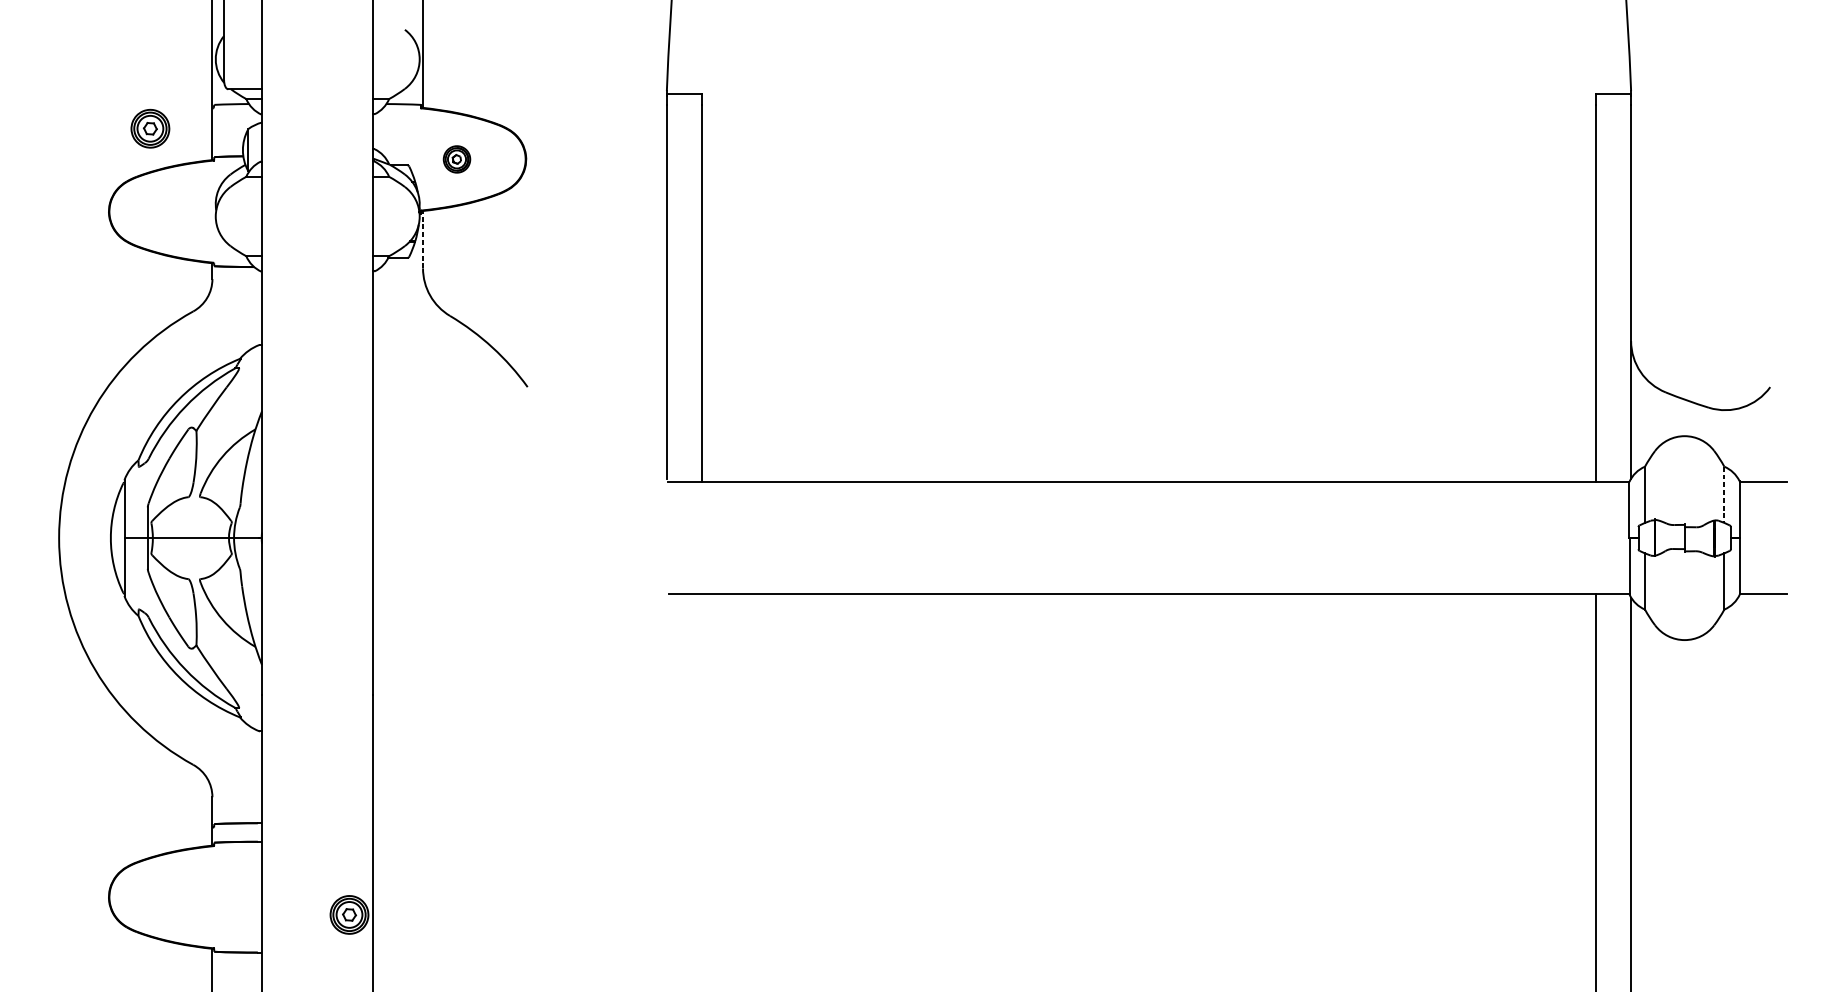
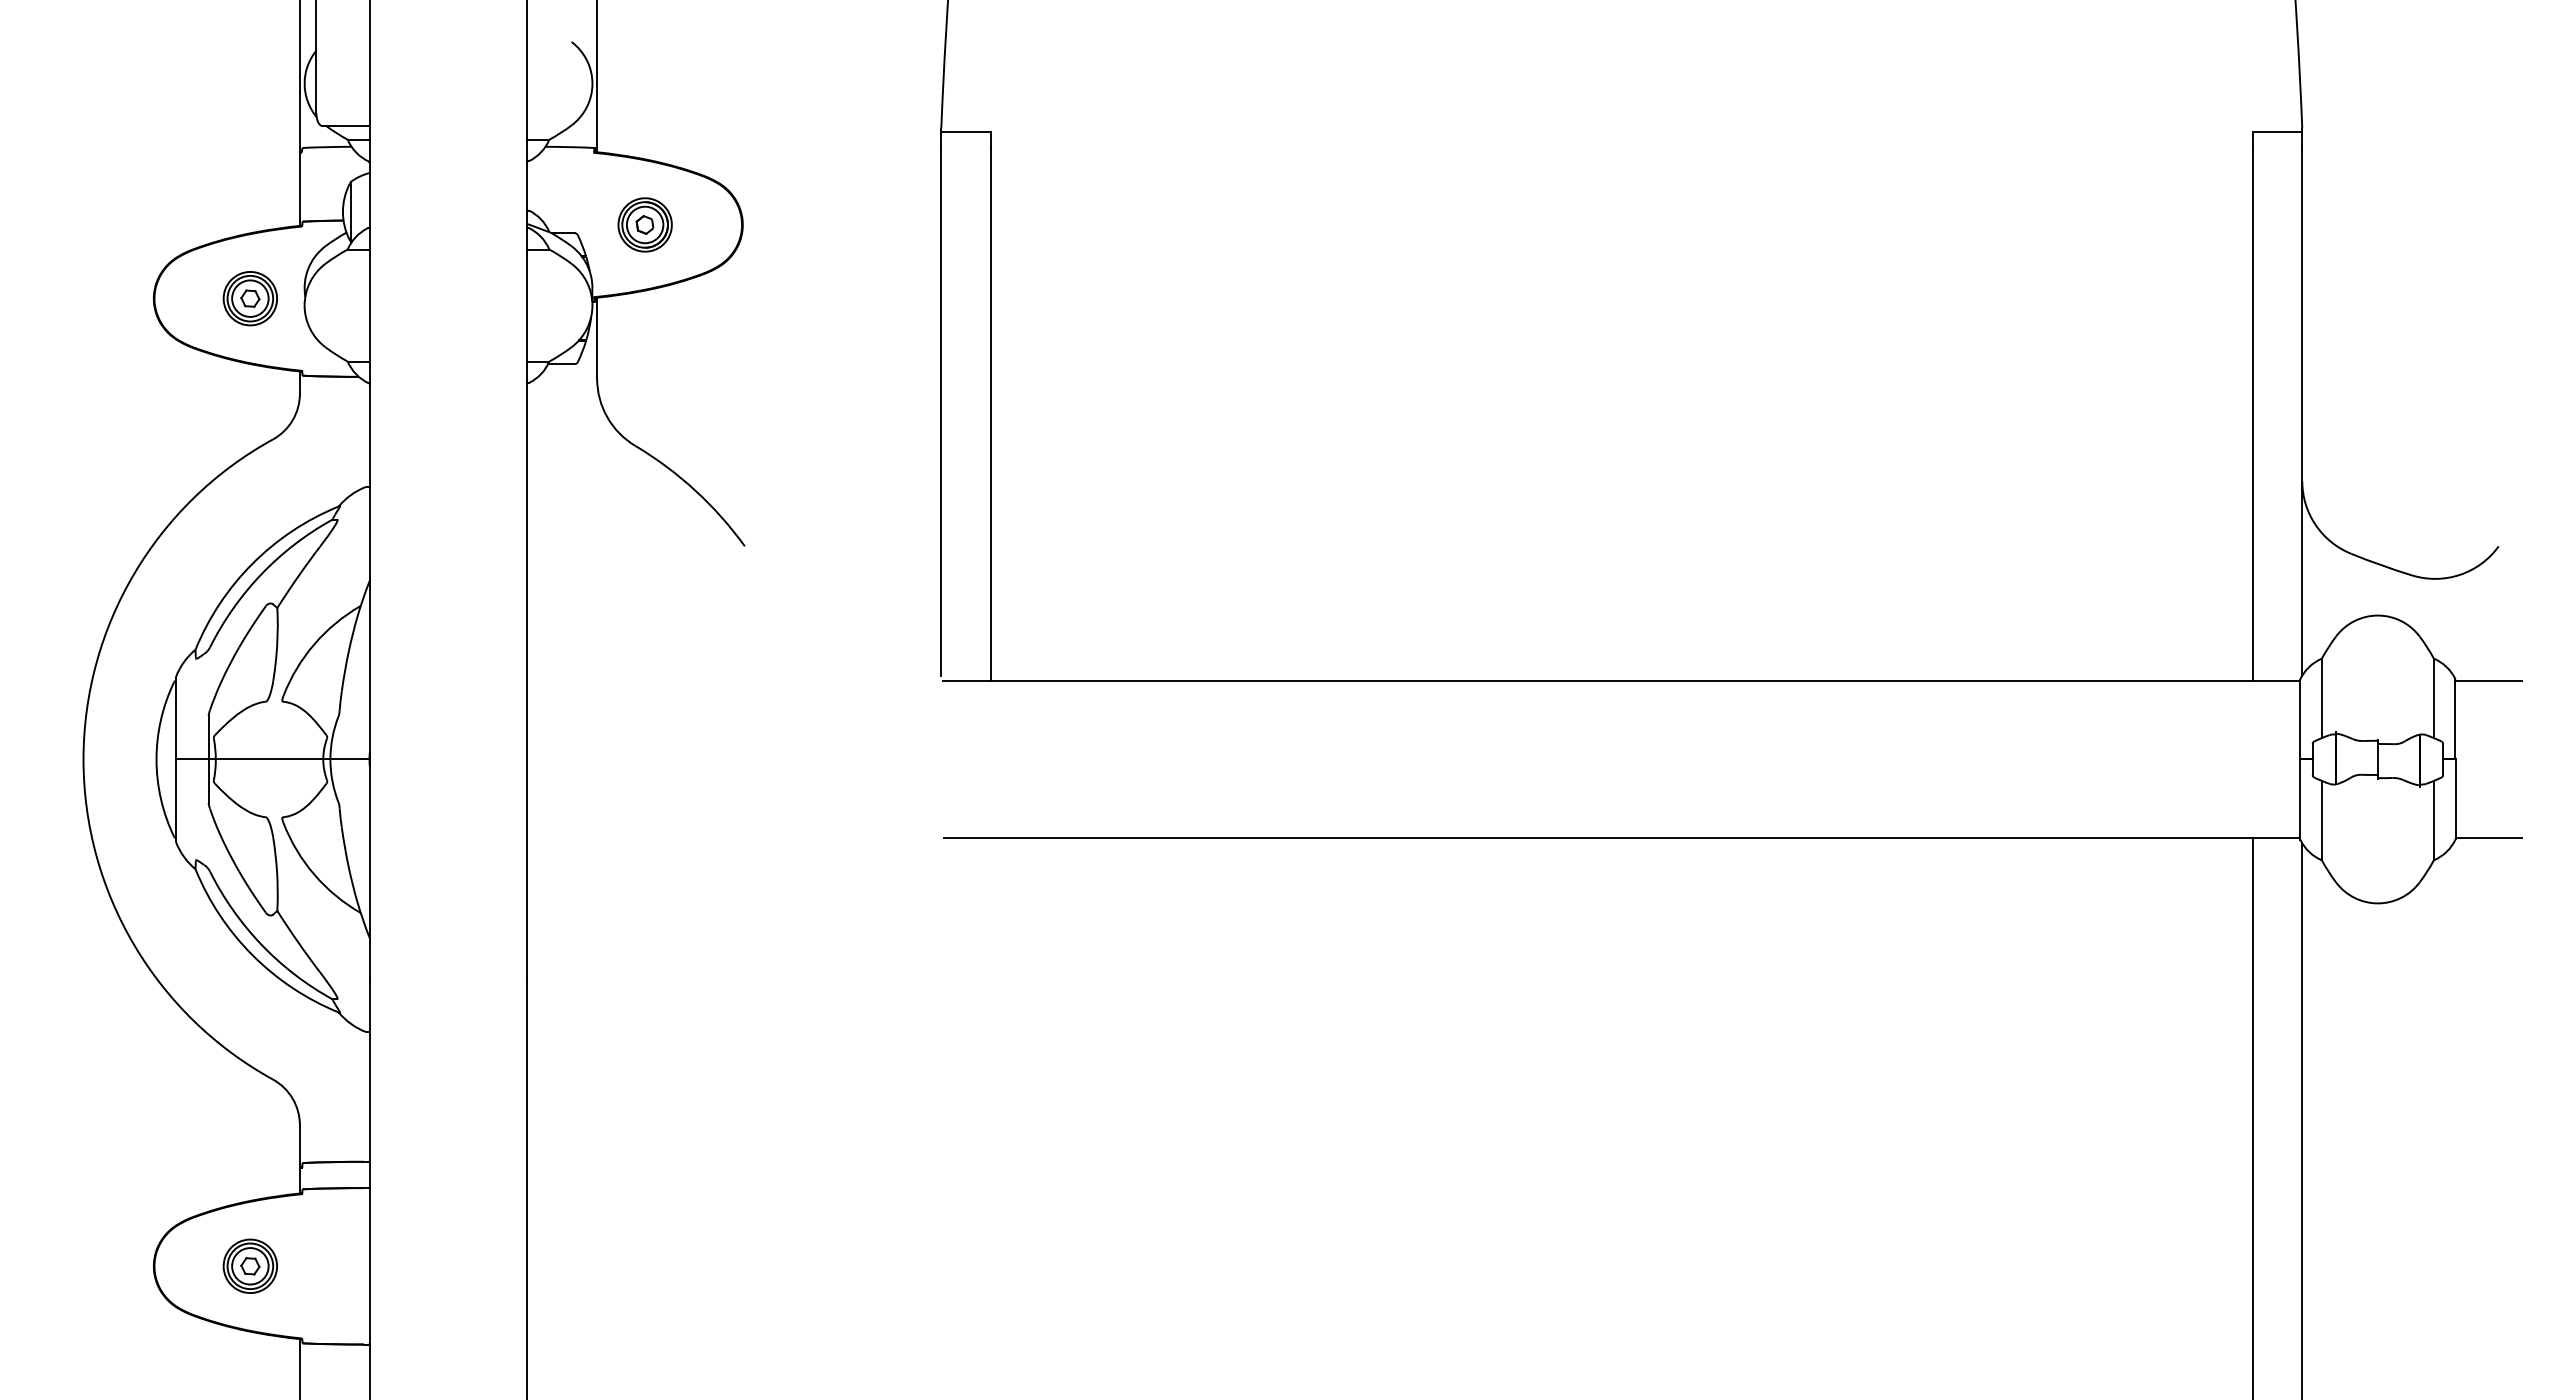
part: (149, 128) -> (249, 298), moved
part: (456, 159) -> (644, 224), size x1.43
line: (423, 239) -> (597, 337), dashed -> solid
line: (1724, 494) -> (2433, 698), dashed -> solid
part: (348, 914) -> (249, 1265), moved

